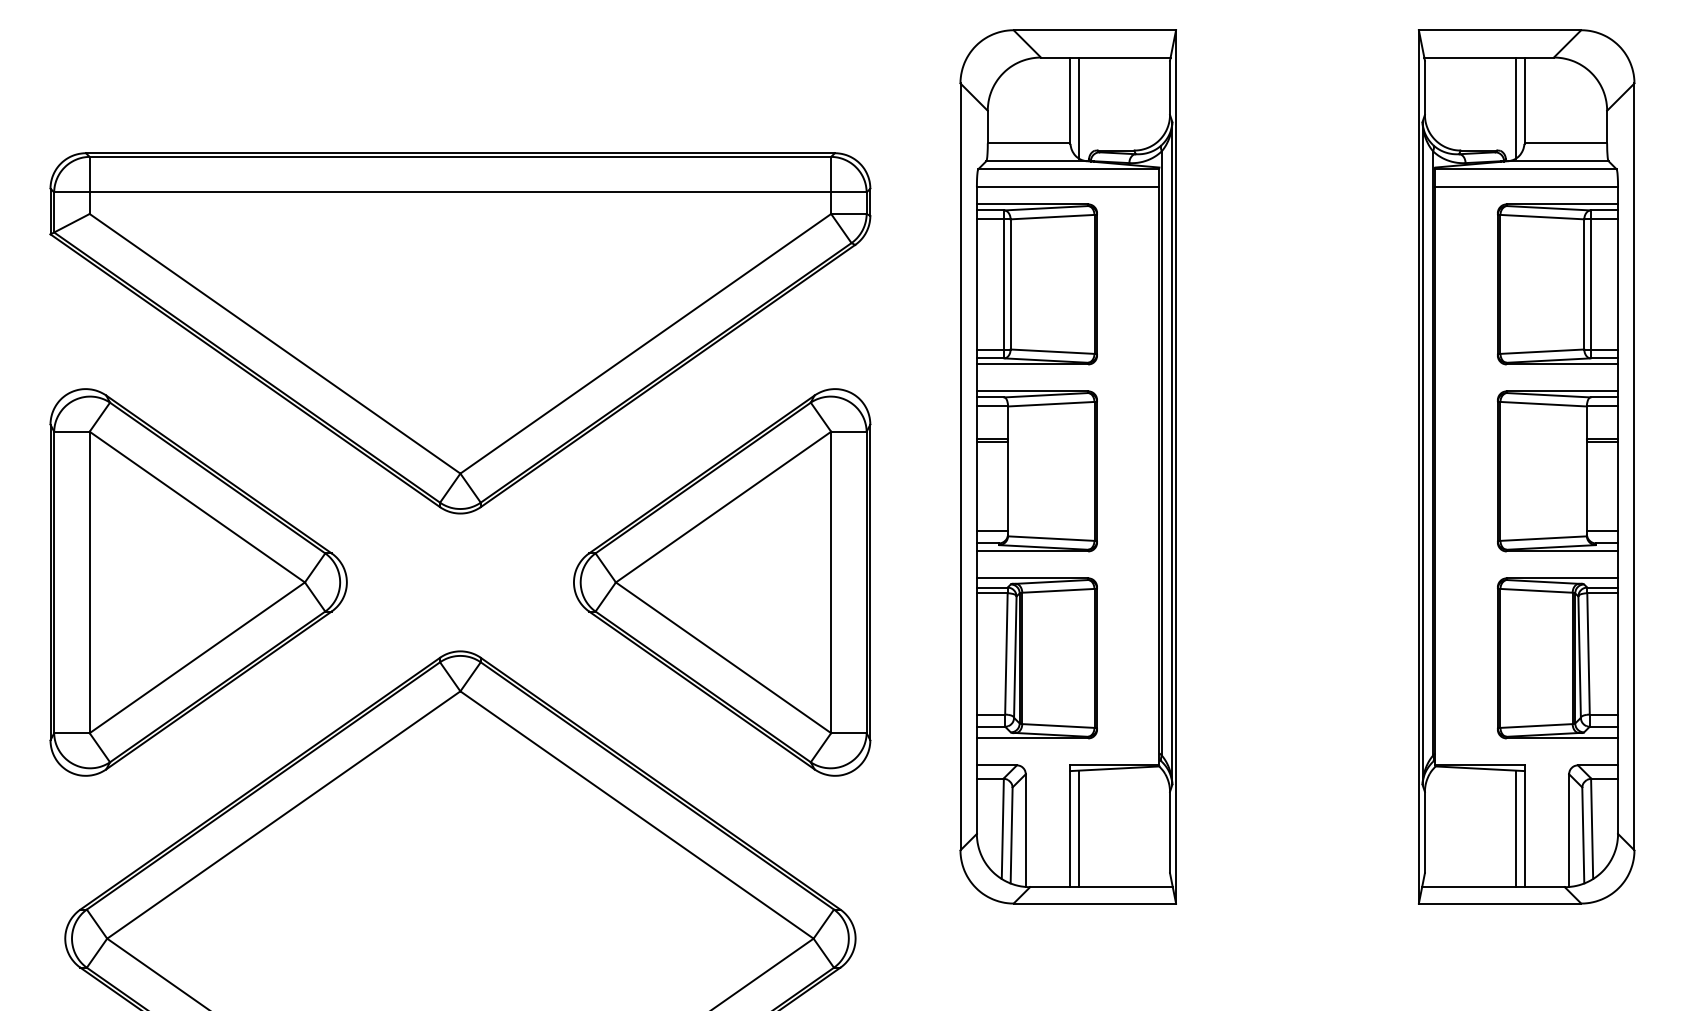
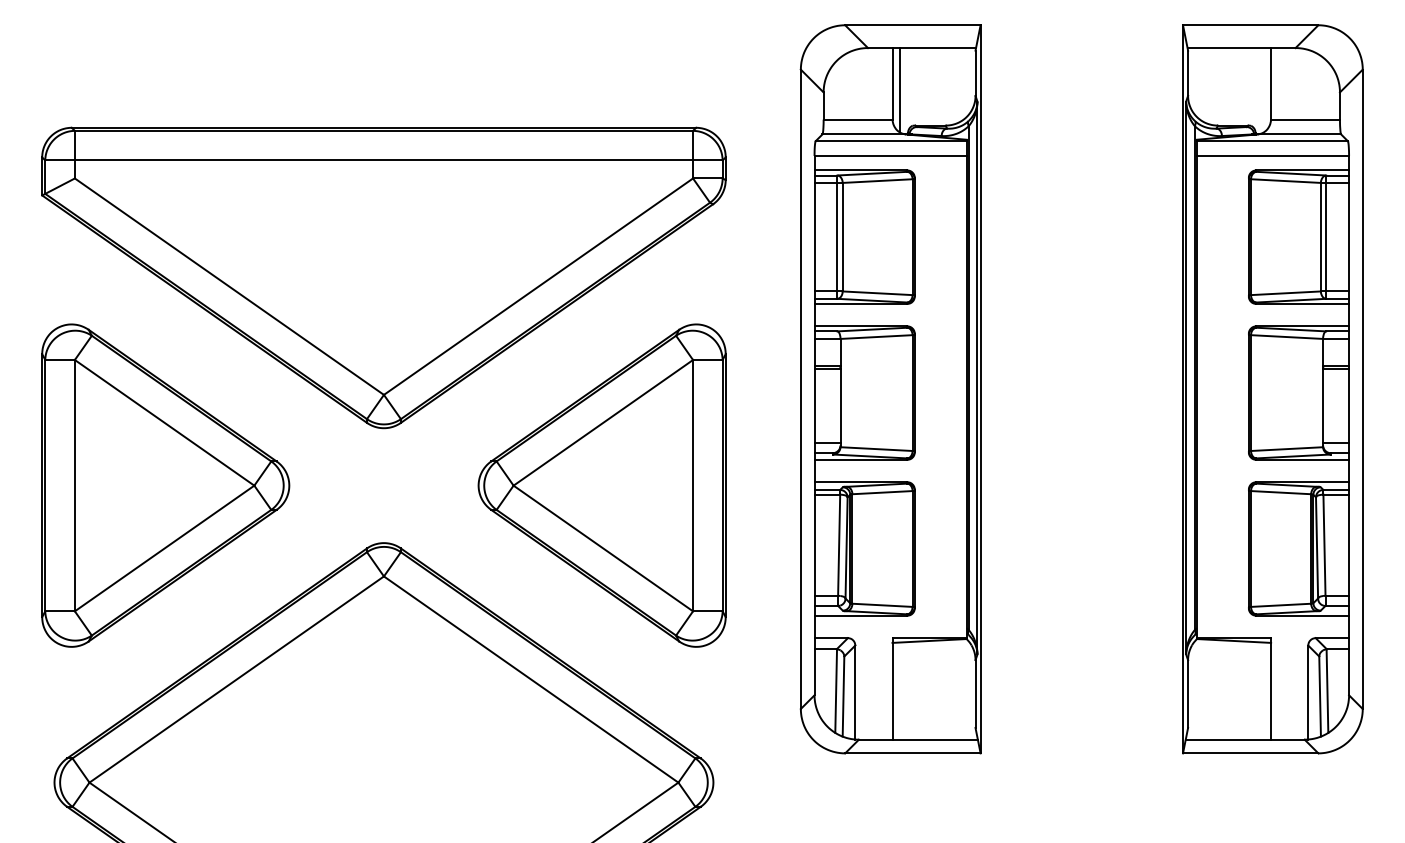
line: (1515, 107) -> (1263, 89), removed
line: (1079, 828) -> (900, 690), removed
line: (1515, 828) -> (1263, 690), removed

